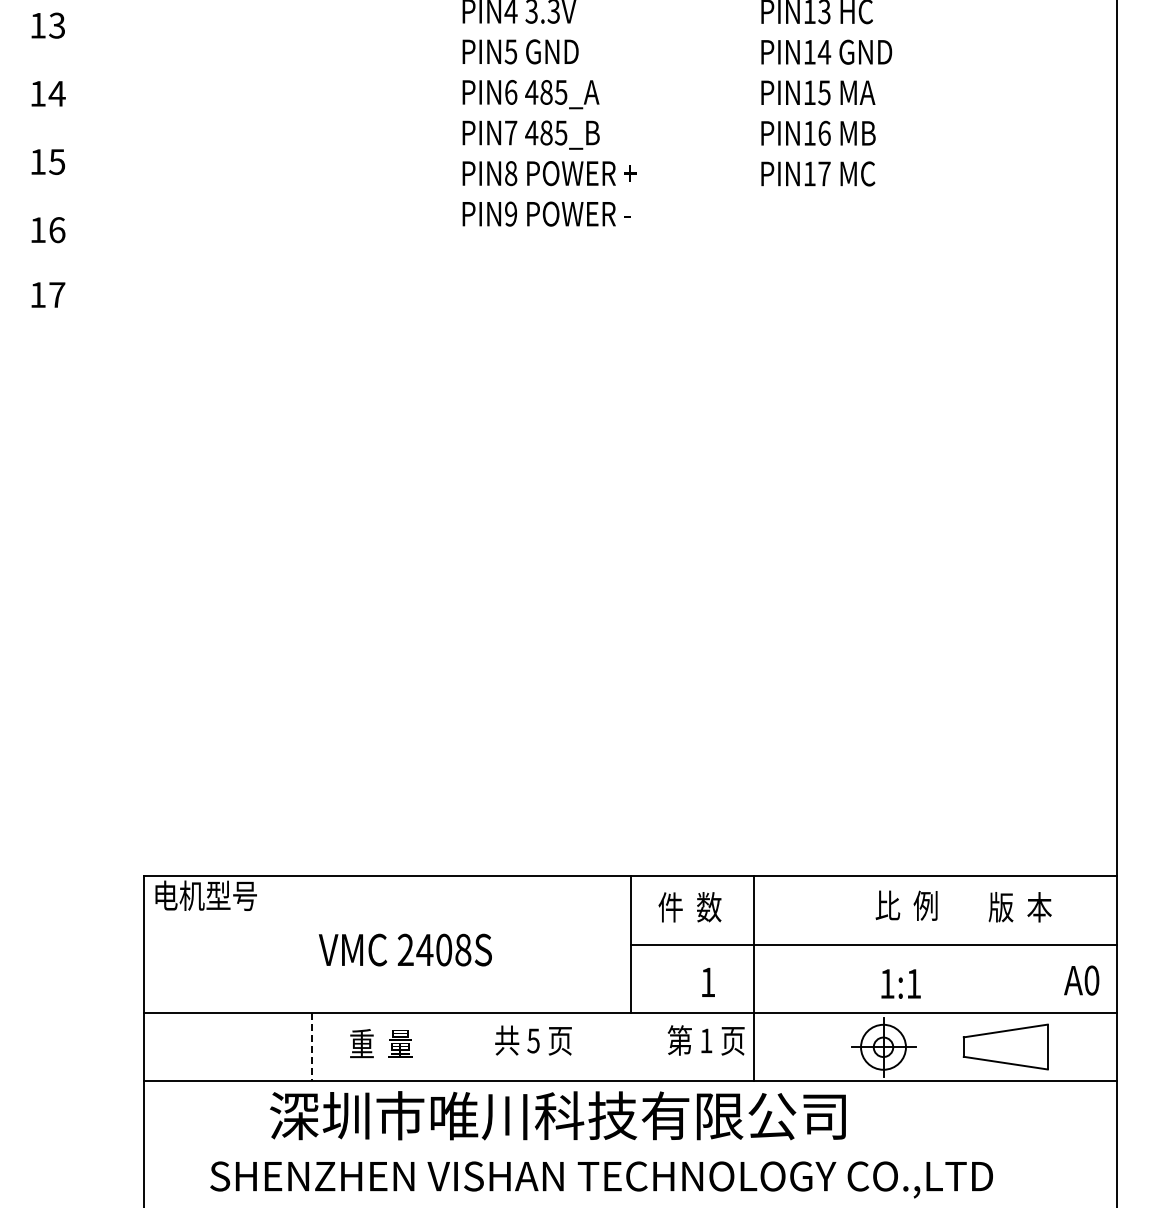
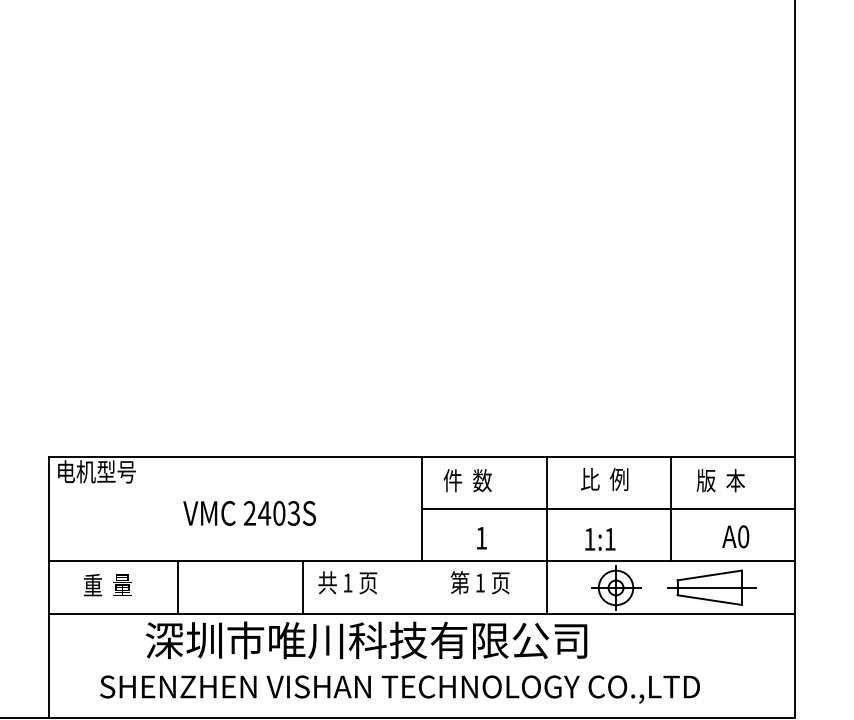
text: (906, 905) -> (604, 479), moved
line: (955, 944) -> (671, 509), added
text: (463, 949) -> (294, 513), 2408S -> 2403S
line: (754, 978) -> (547, 535), moved
text: (1081, 980) -> (735, 536), moved
text: (900, 983) -> (599, 539), moved
text: (533, 1040) -> (347, 582), 5 -> 1
text: (381, 1043) -> (107, 585), moved
line: (474, 1046) -> (302, 587), added
line: (312, 1047) -> (178, 588), dashed -> solid
line: (1008, 1047) -> (711, 588), added

